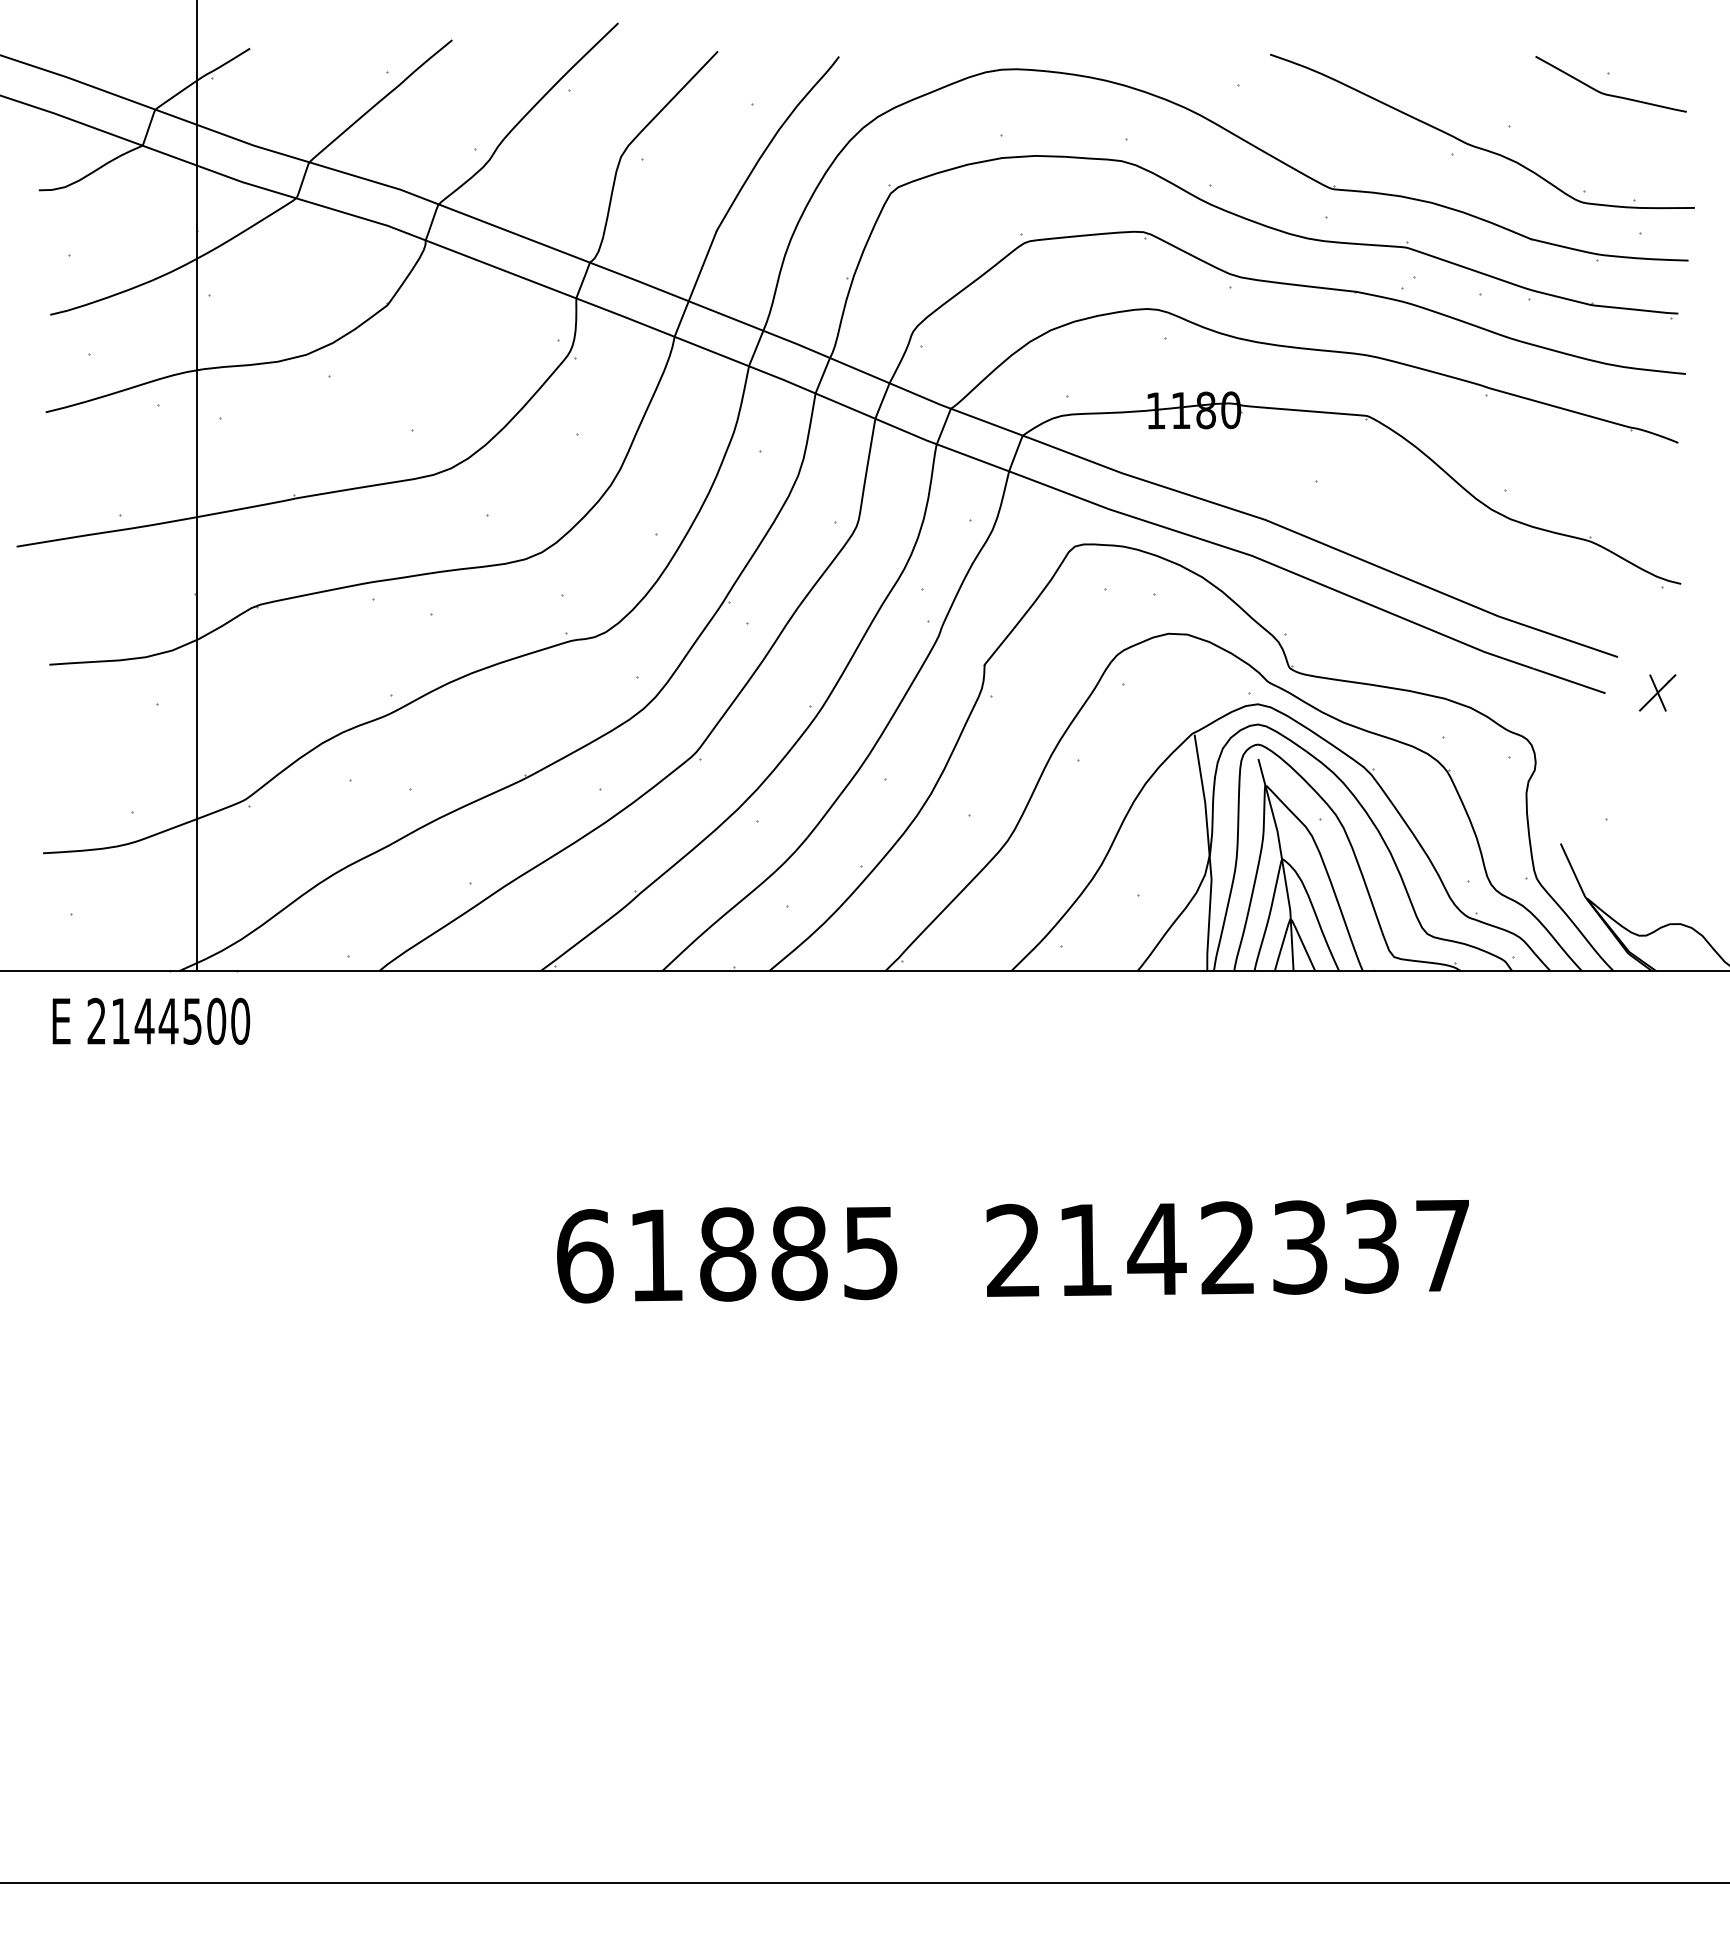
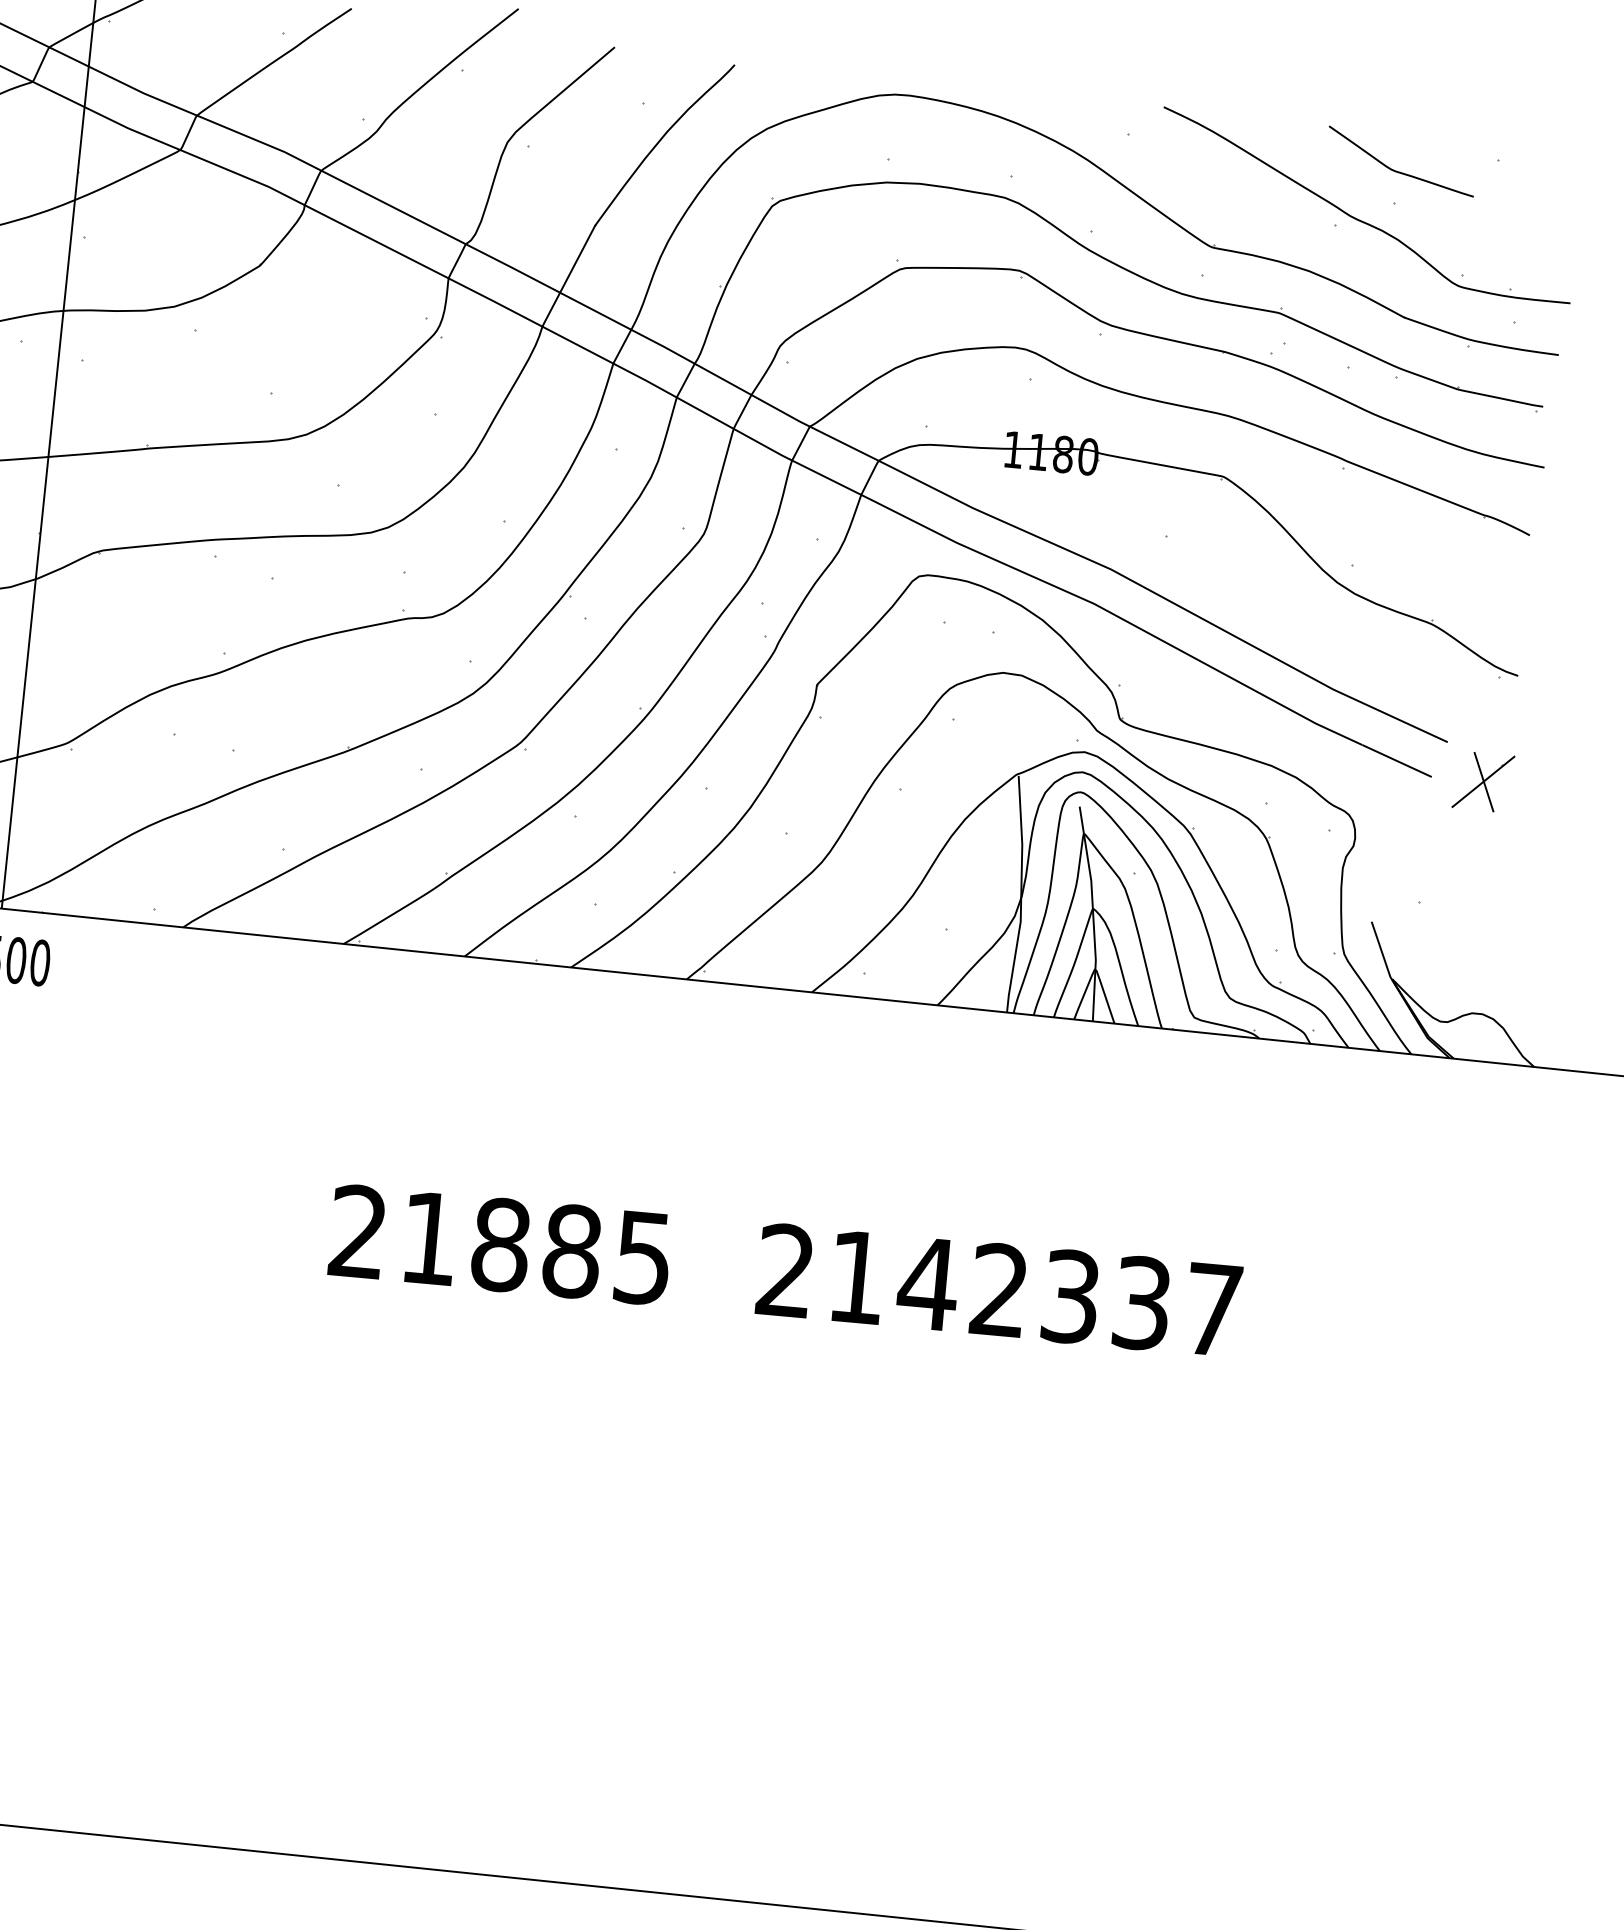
curve: (1606, 93) -> (1395, 170), moved
part: (1657, 692) -> (1483, 781), size x1.6
text: (585, 1256) -> (359, 1232), 61885 -> 21885

